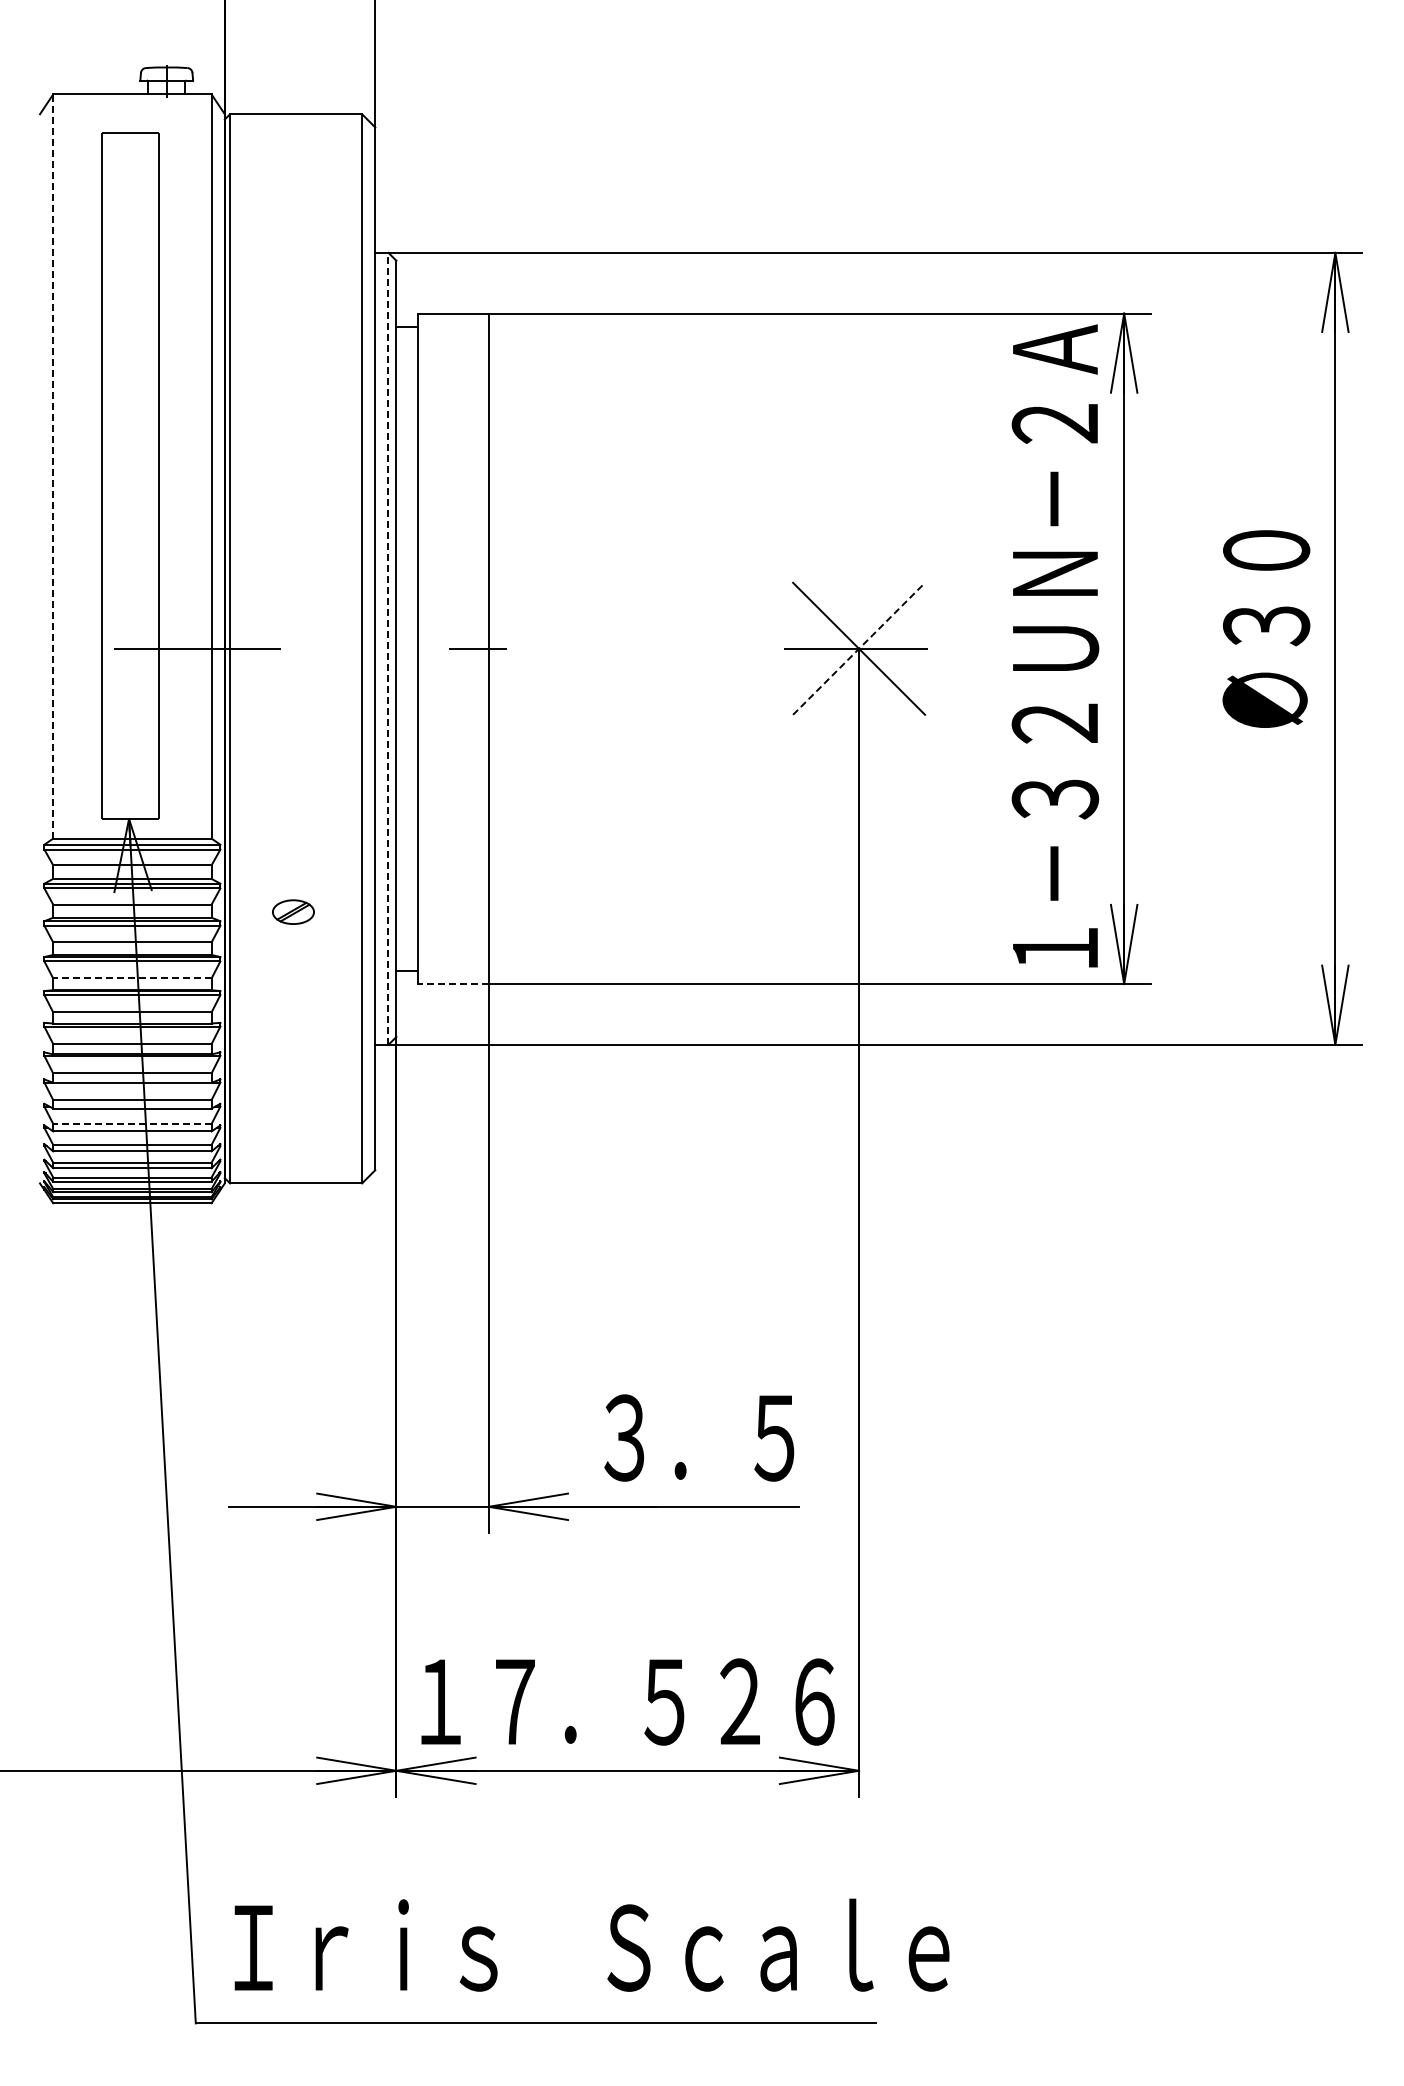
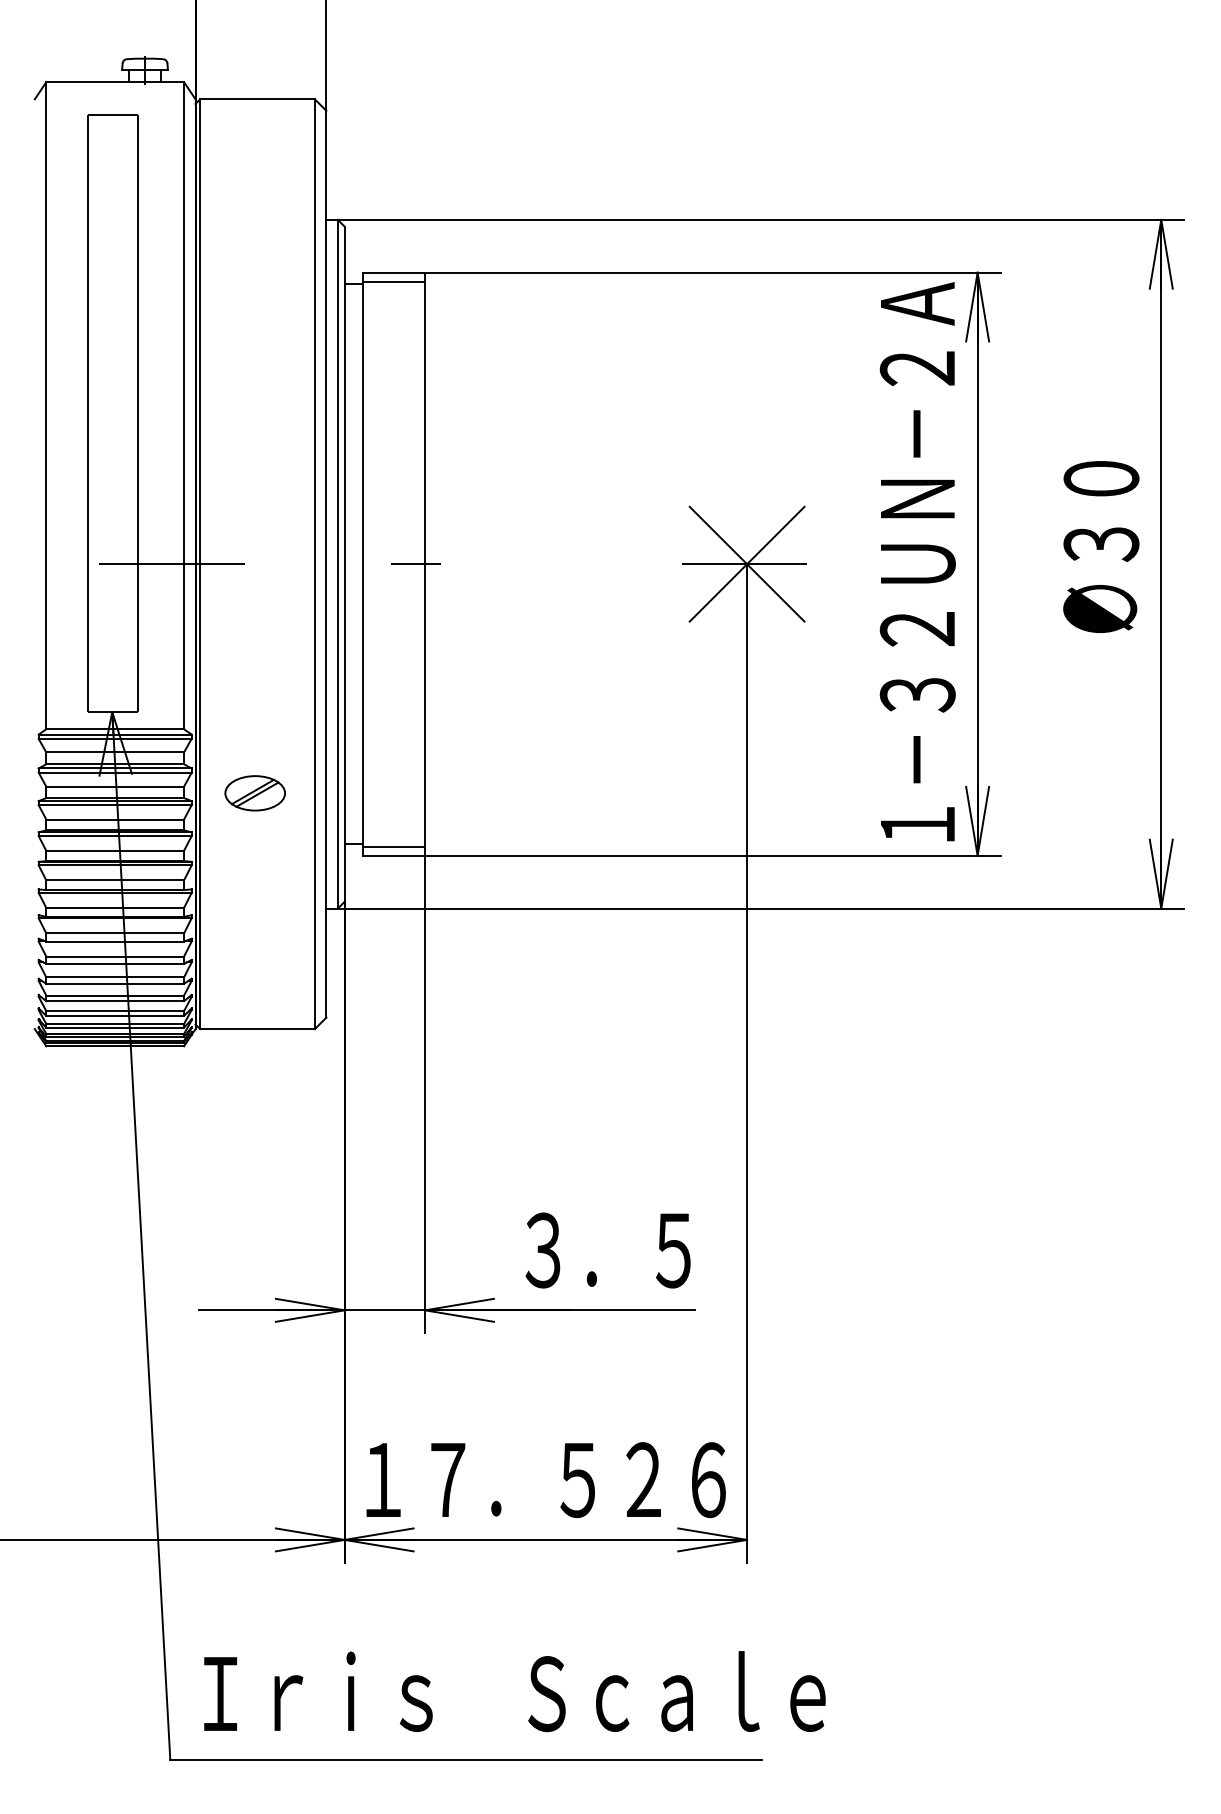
line: (452, 324) -> (393, 282), added
line: (53, 466) -> (46, 405), dashed -> solid
line: (388, 648) -> (337, 563), dashed -> solid
line: (859, 648) -> (747, 563), dashed -> solid
part: (293, 911) -> (255, 792), size x1.67
line: (452, 973) -> (393, 846), added
line: (131, 978) -> (114, 850), dashed -> solid
line: (453, 984) -> (394, 856), dashed -> solid
line: (131, 1123) -> (114, 977), dashed -> solid

